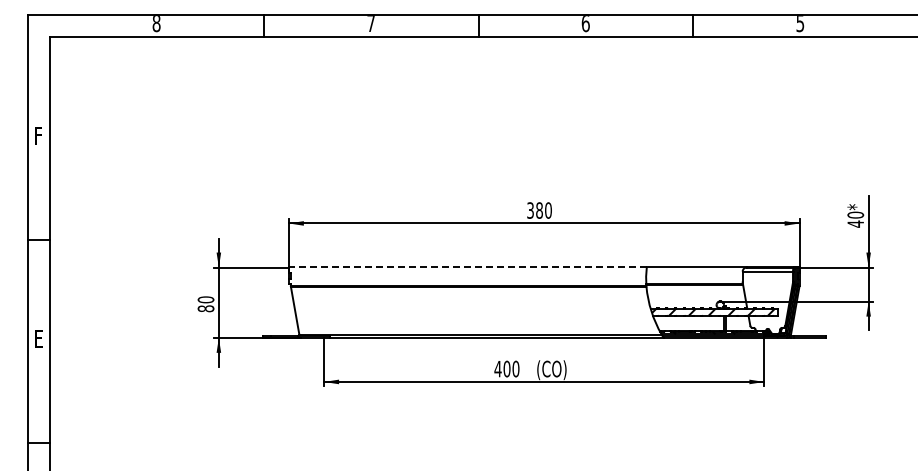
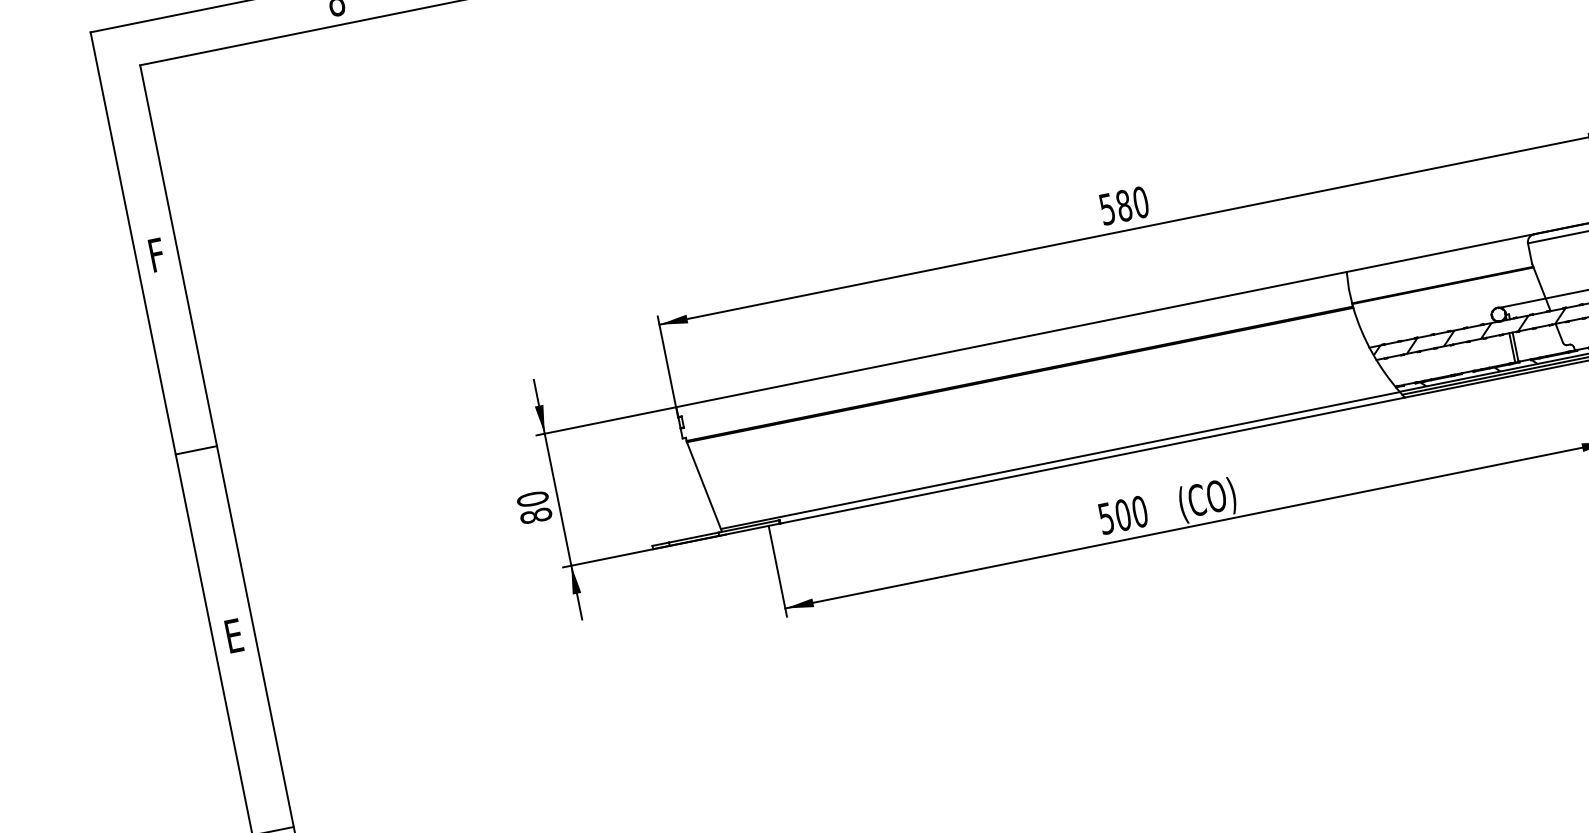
text: (530, 209) -> (1106, 207), 380 -> 580
line: (467, 267) -> (1010, 339), dashed -> solid
text: (497, 369) -> (1105, 519), 400 -> 500

